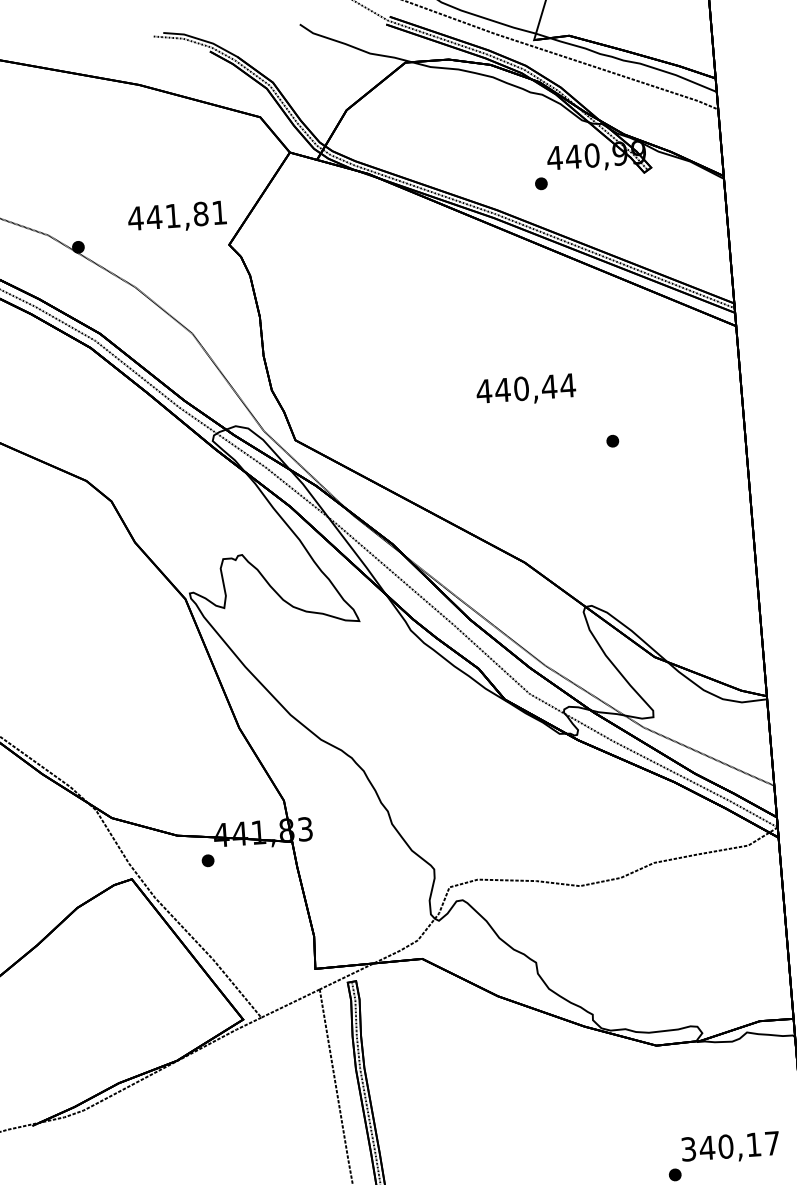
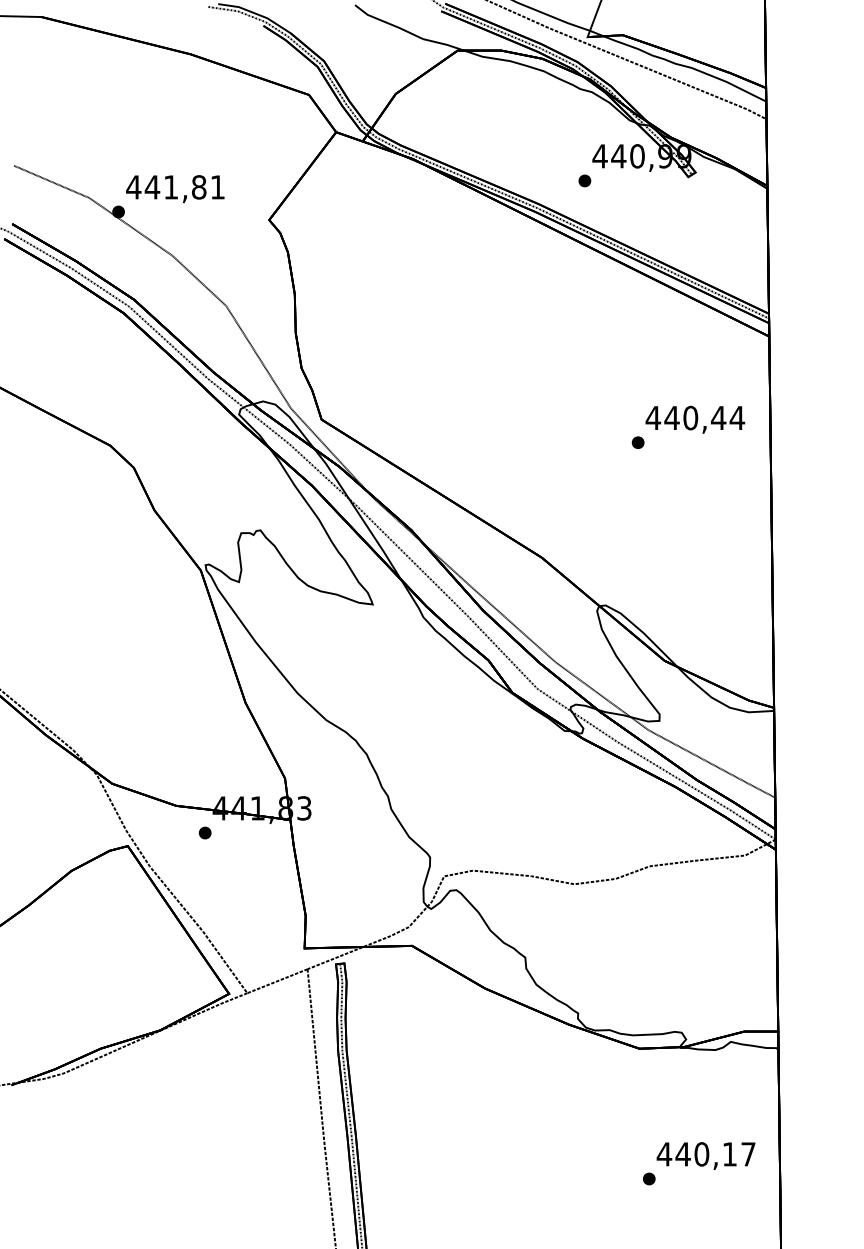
text: (177, 216) -> (175, 188), moved
text: (526, 389) -> (695, 419), moved
text: (688, 1149) -> (664, 1154), 340,17 -> 440,17

